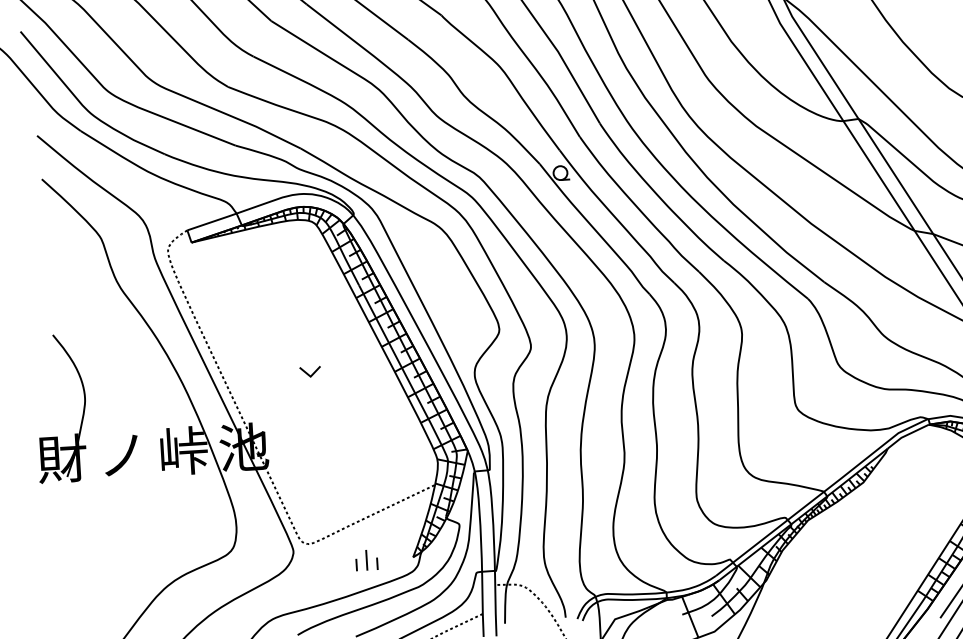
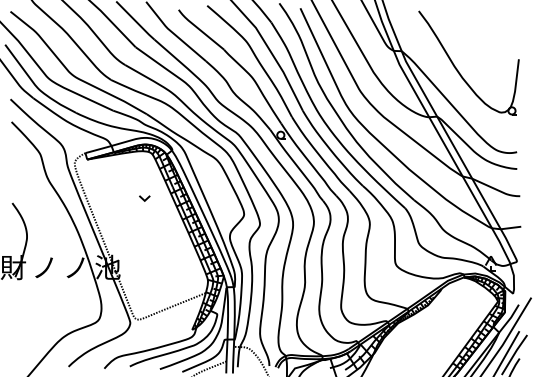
part: (309, 372) -> (144, 198), moved
text: (183, 449) -> (76, 266), 峠 -> ノ
part: (365, 559) -> (167, 329), removed

